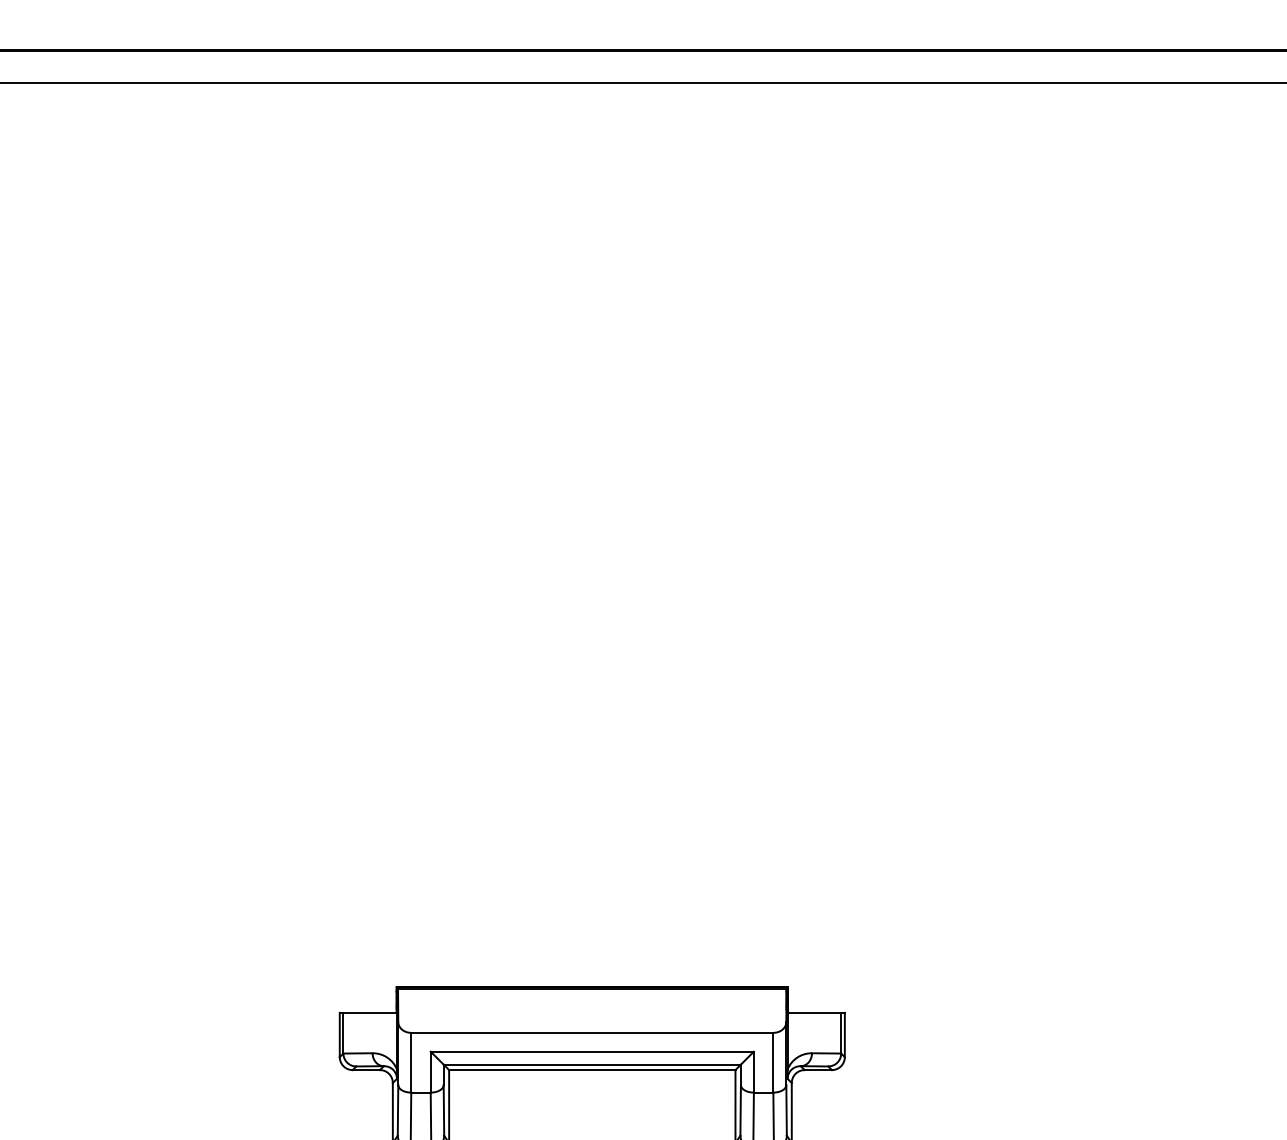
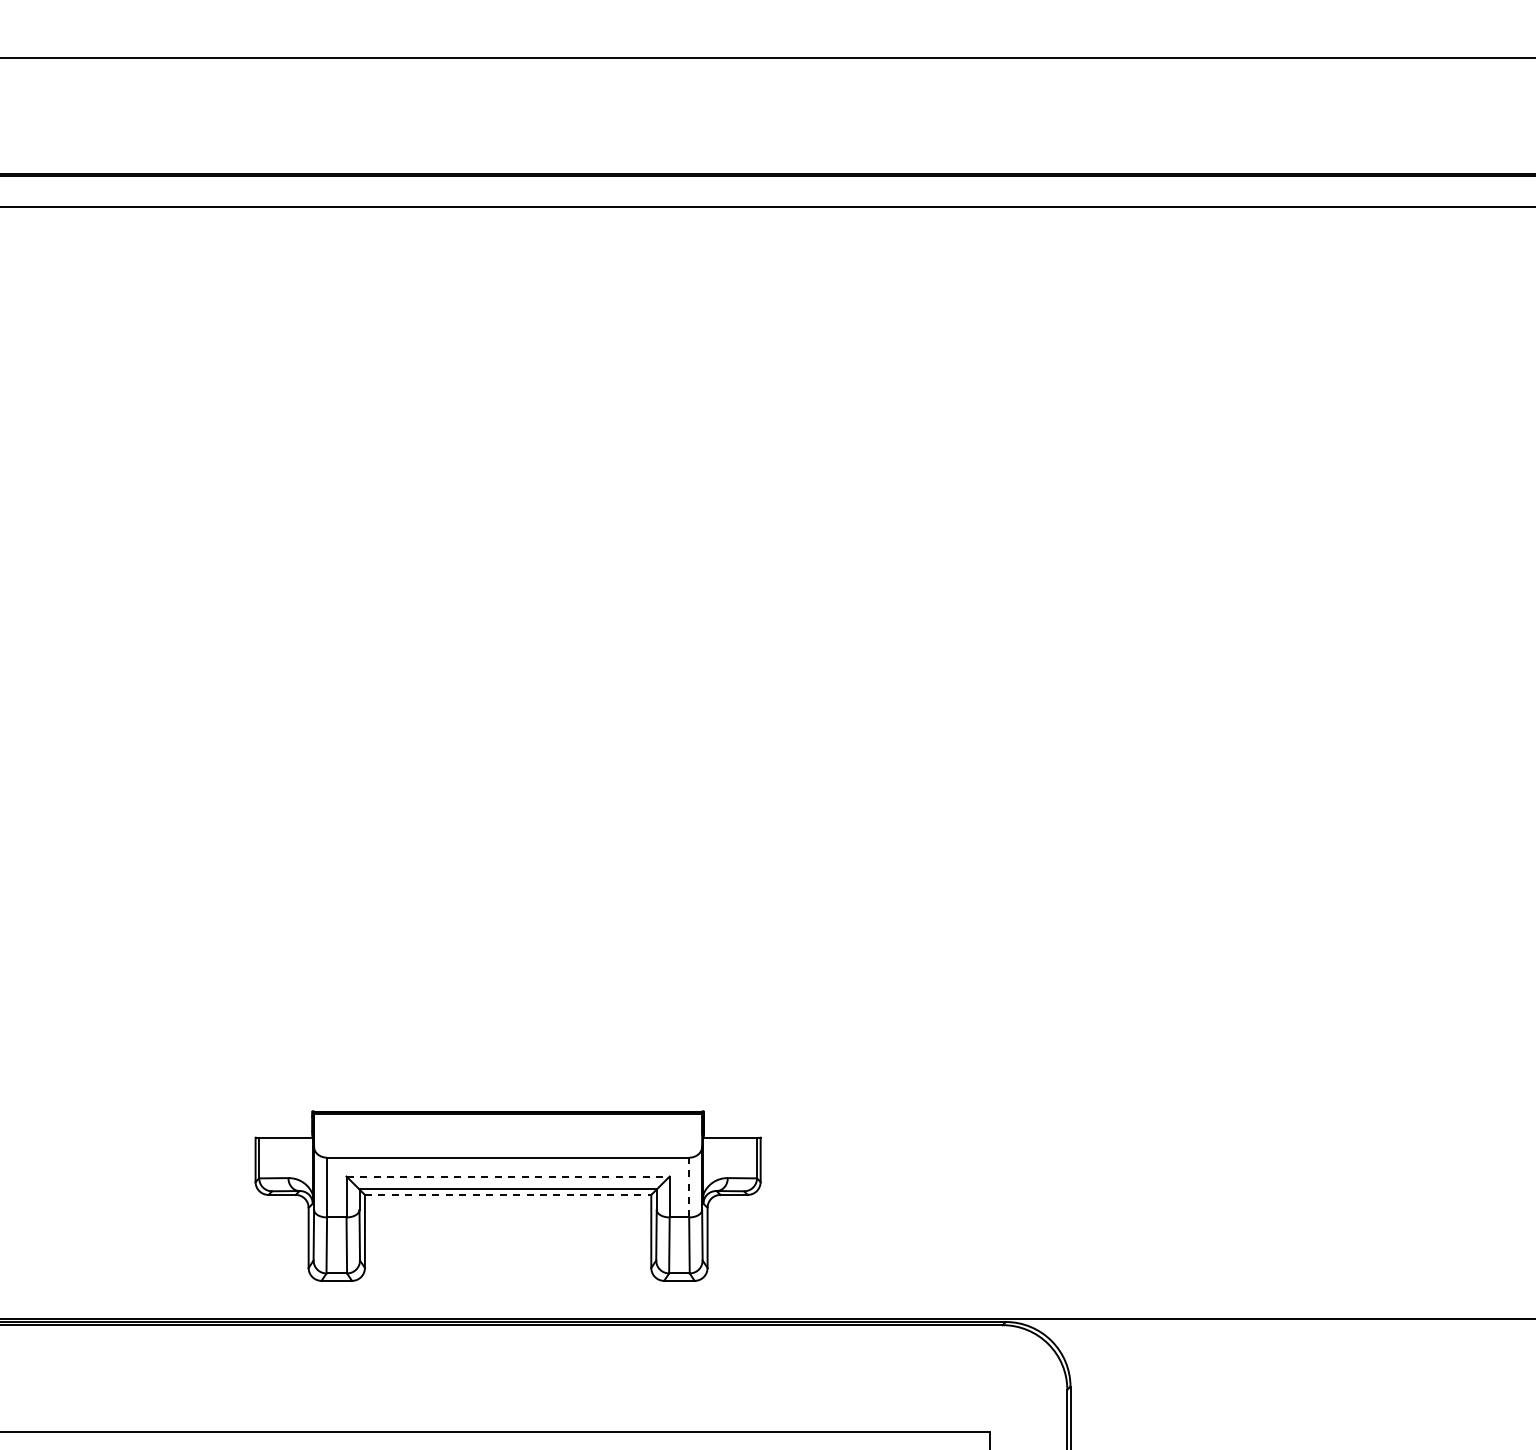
line: (592, 1051) -> (508, 1176), solid -> dashed
line: (773, 1062) -> (689, 1187), solid -> dashed
line: (592, 1069) -> (508, 1194), solid -> dashed

